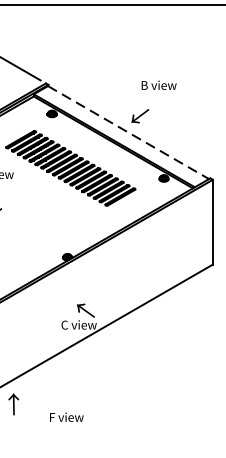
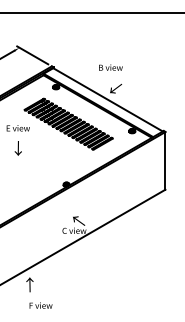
text: (158, 85) -> (110, 67), moved
line: (129, 133) -> (108, 100), dashed -> solid
text: (66, 417) -> (40, 305), moved

